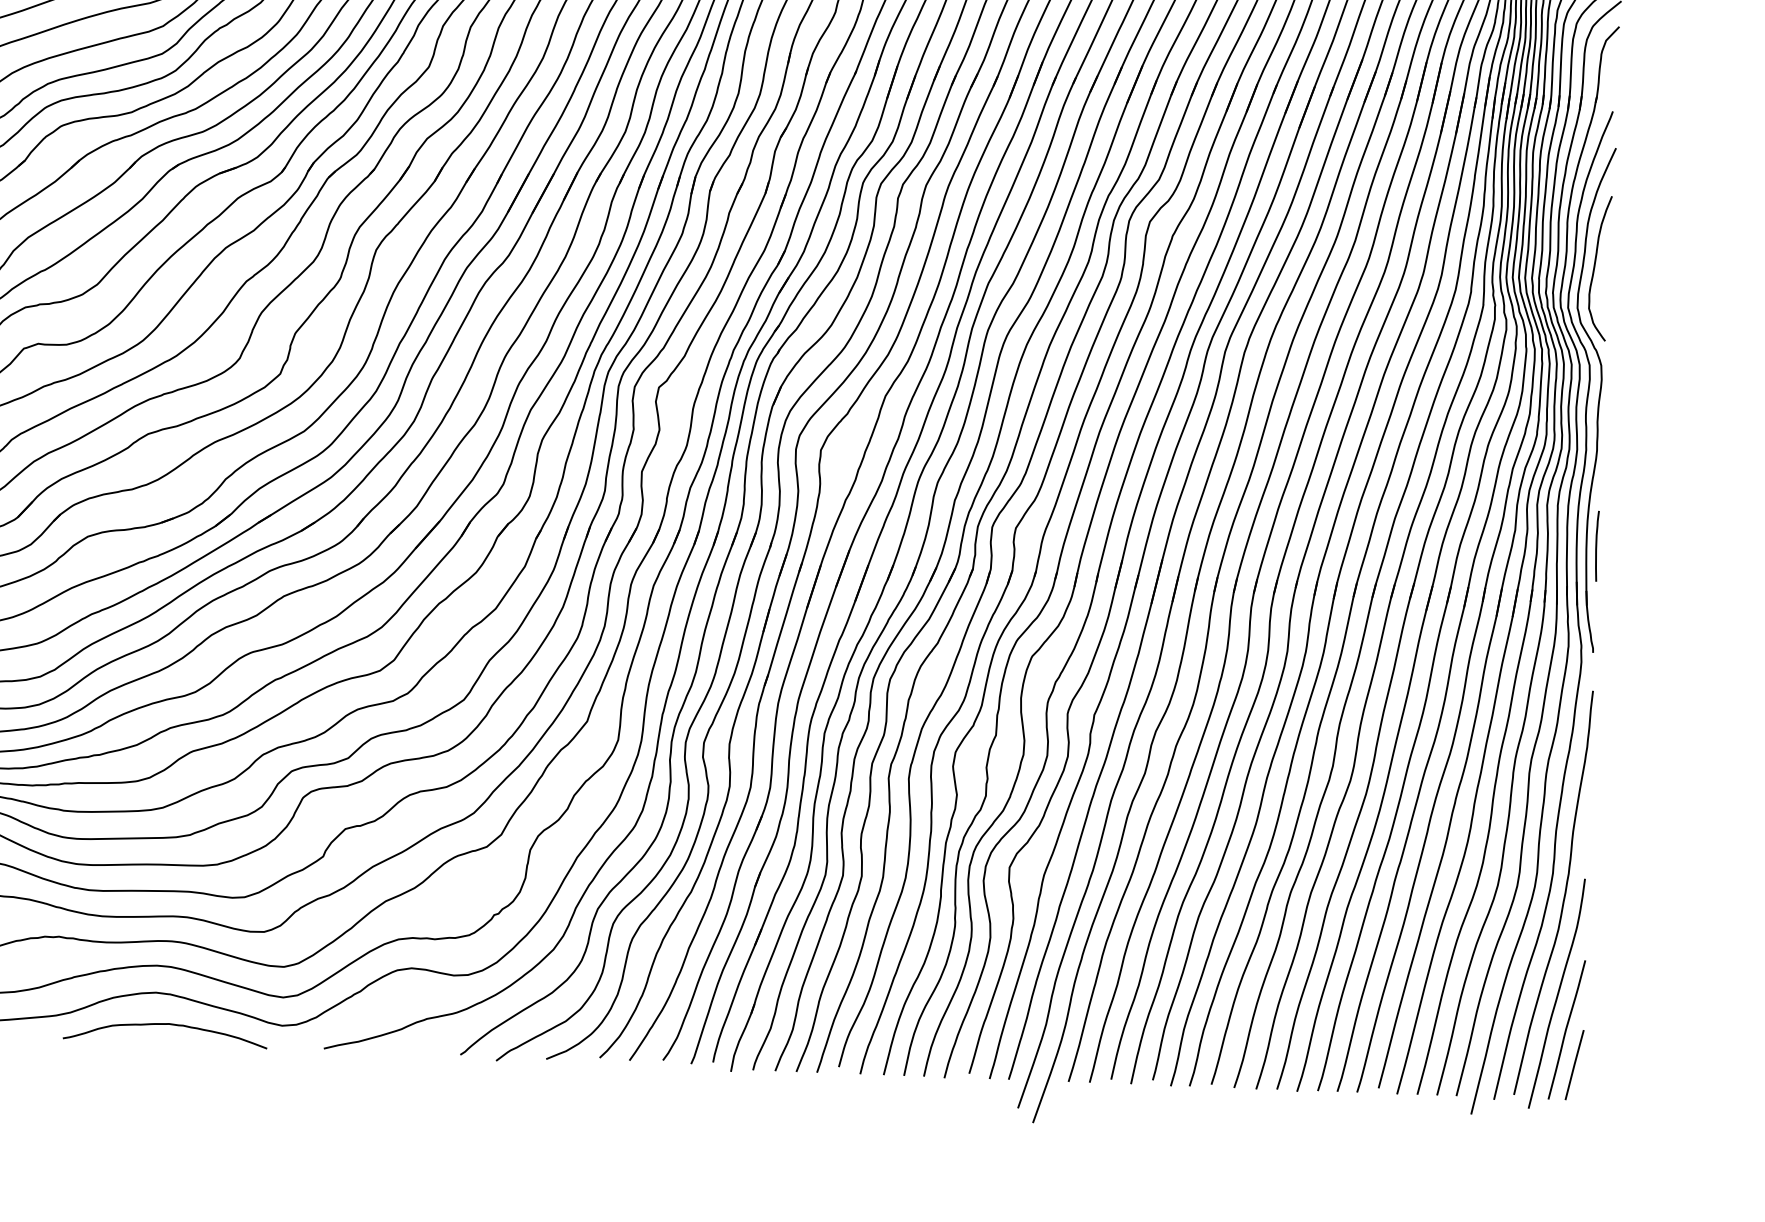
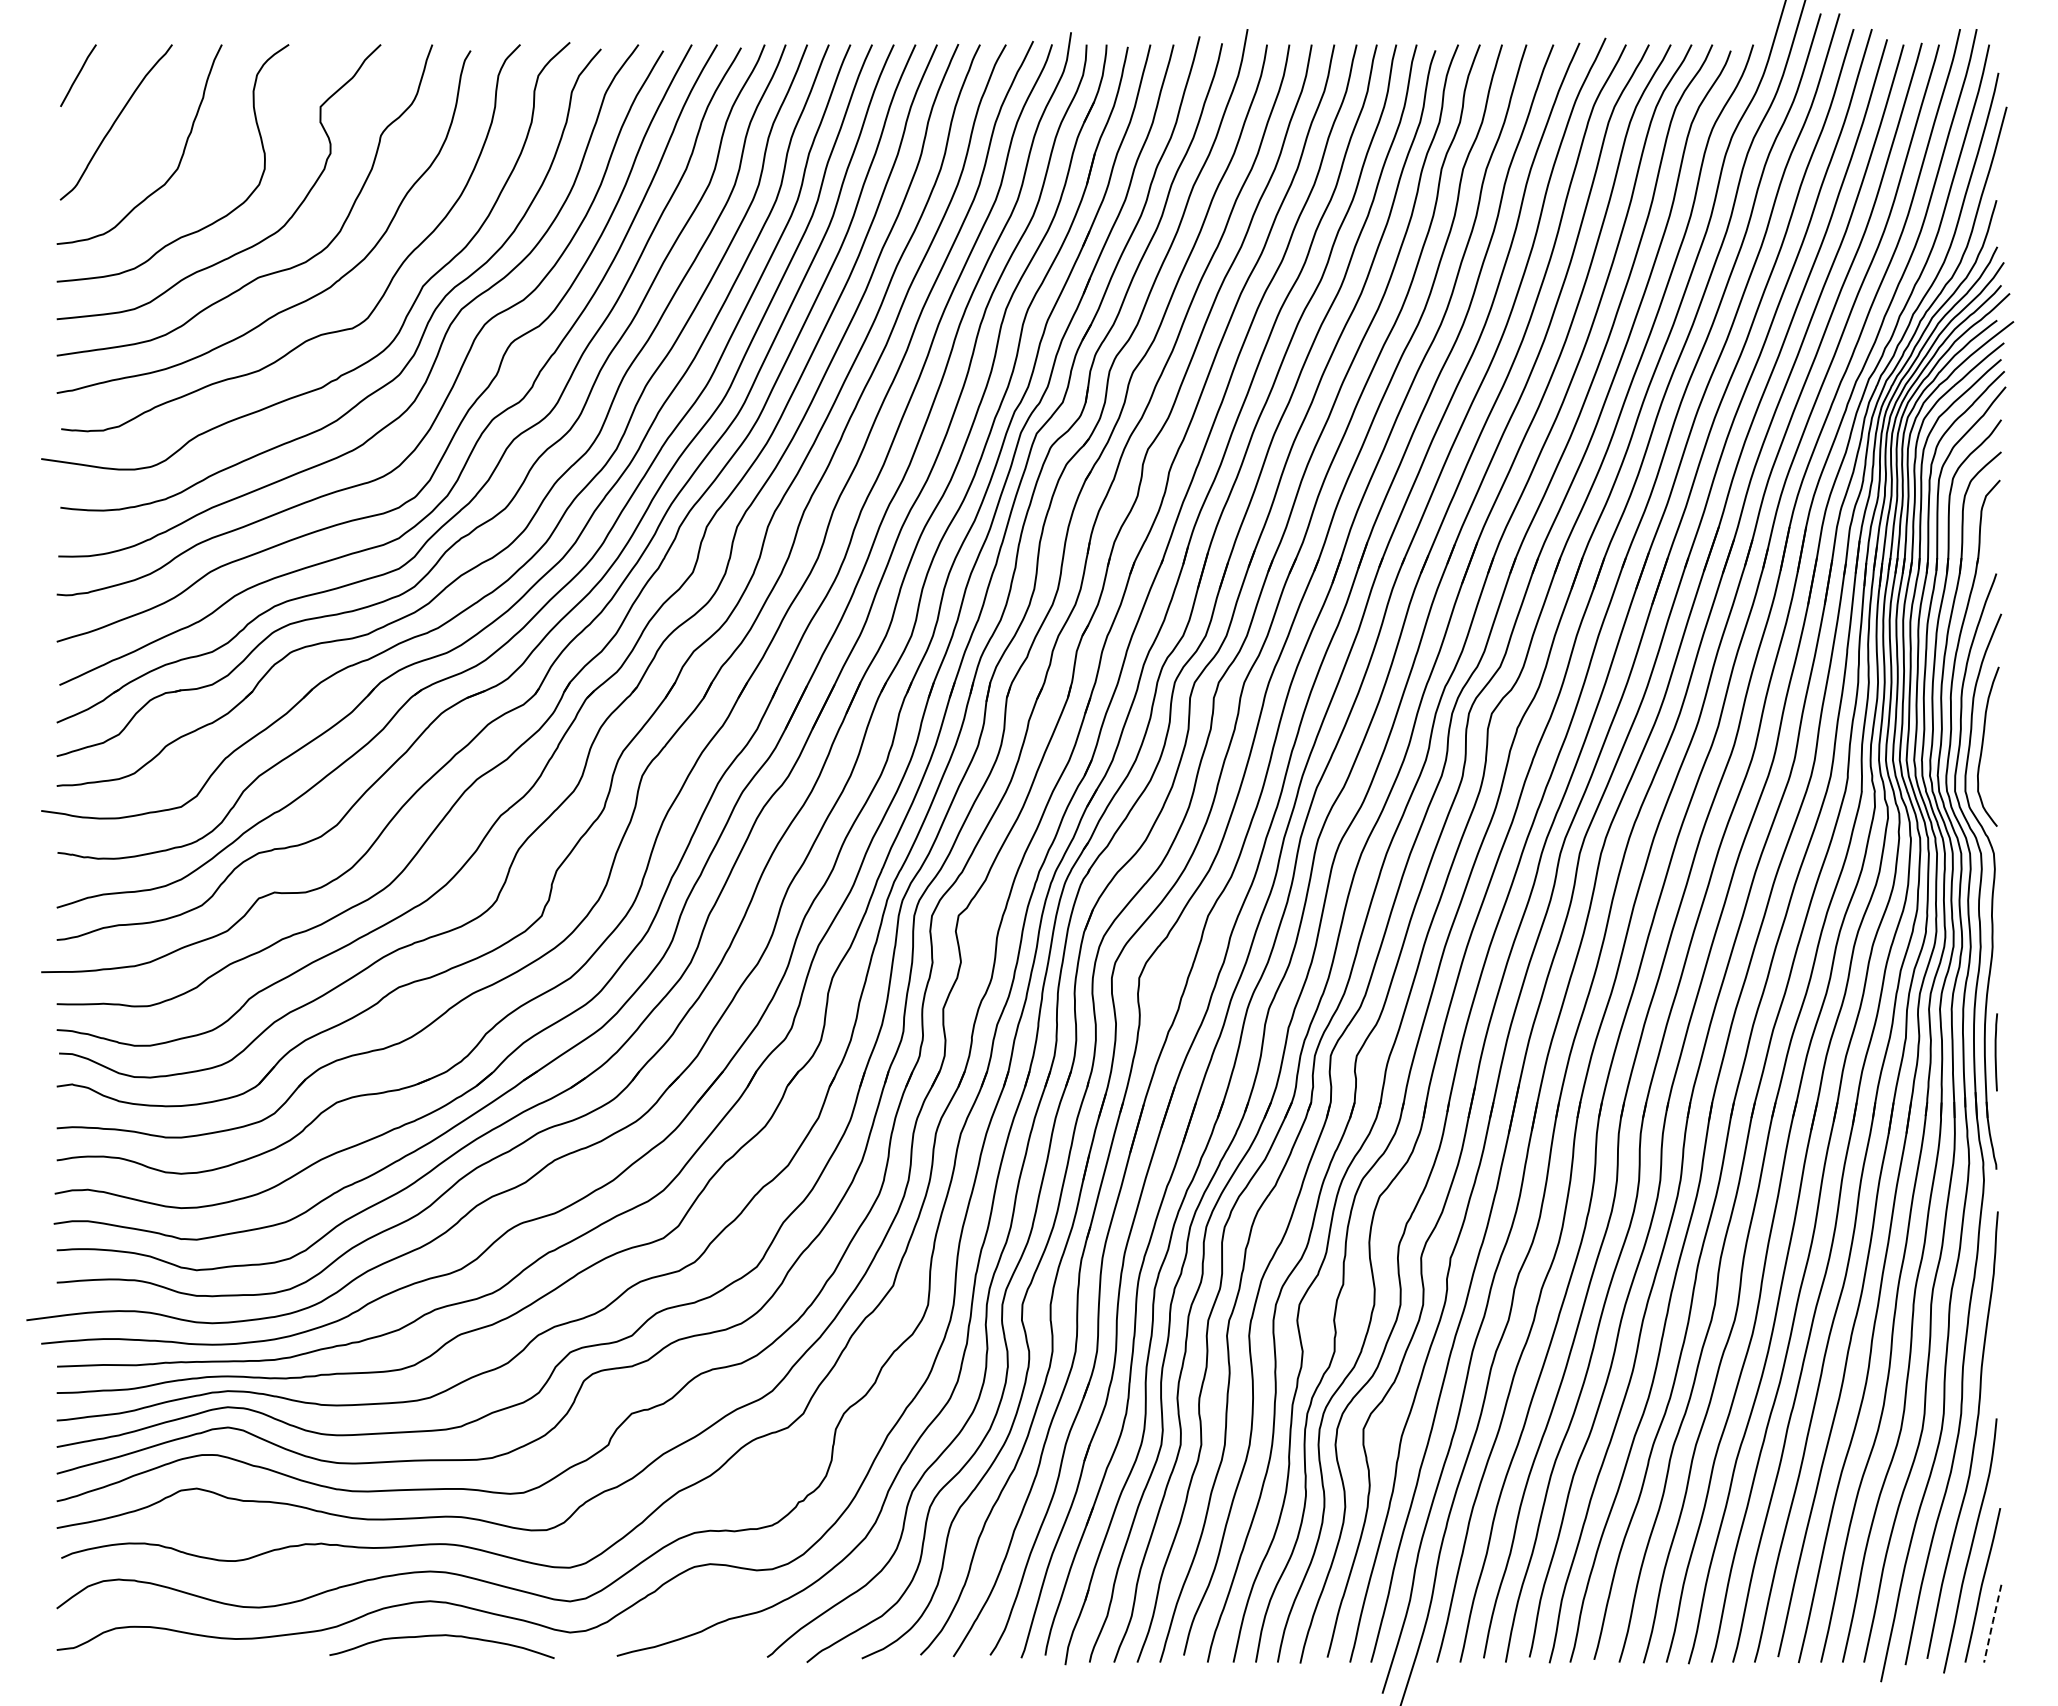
line: (1574, 1064) -> (1992, 1623), solid -> dashed

